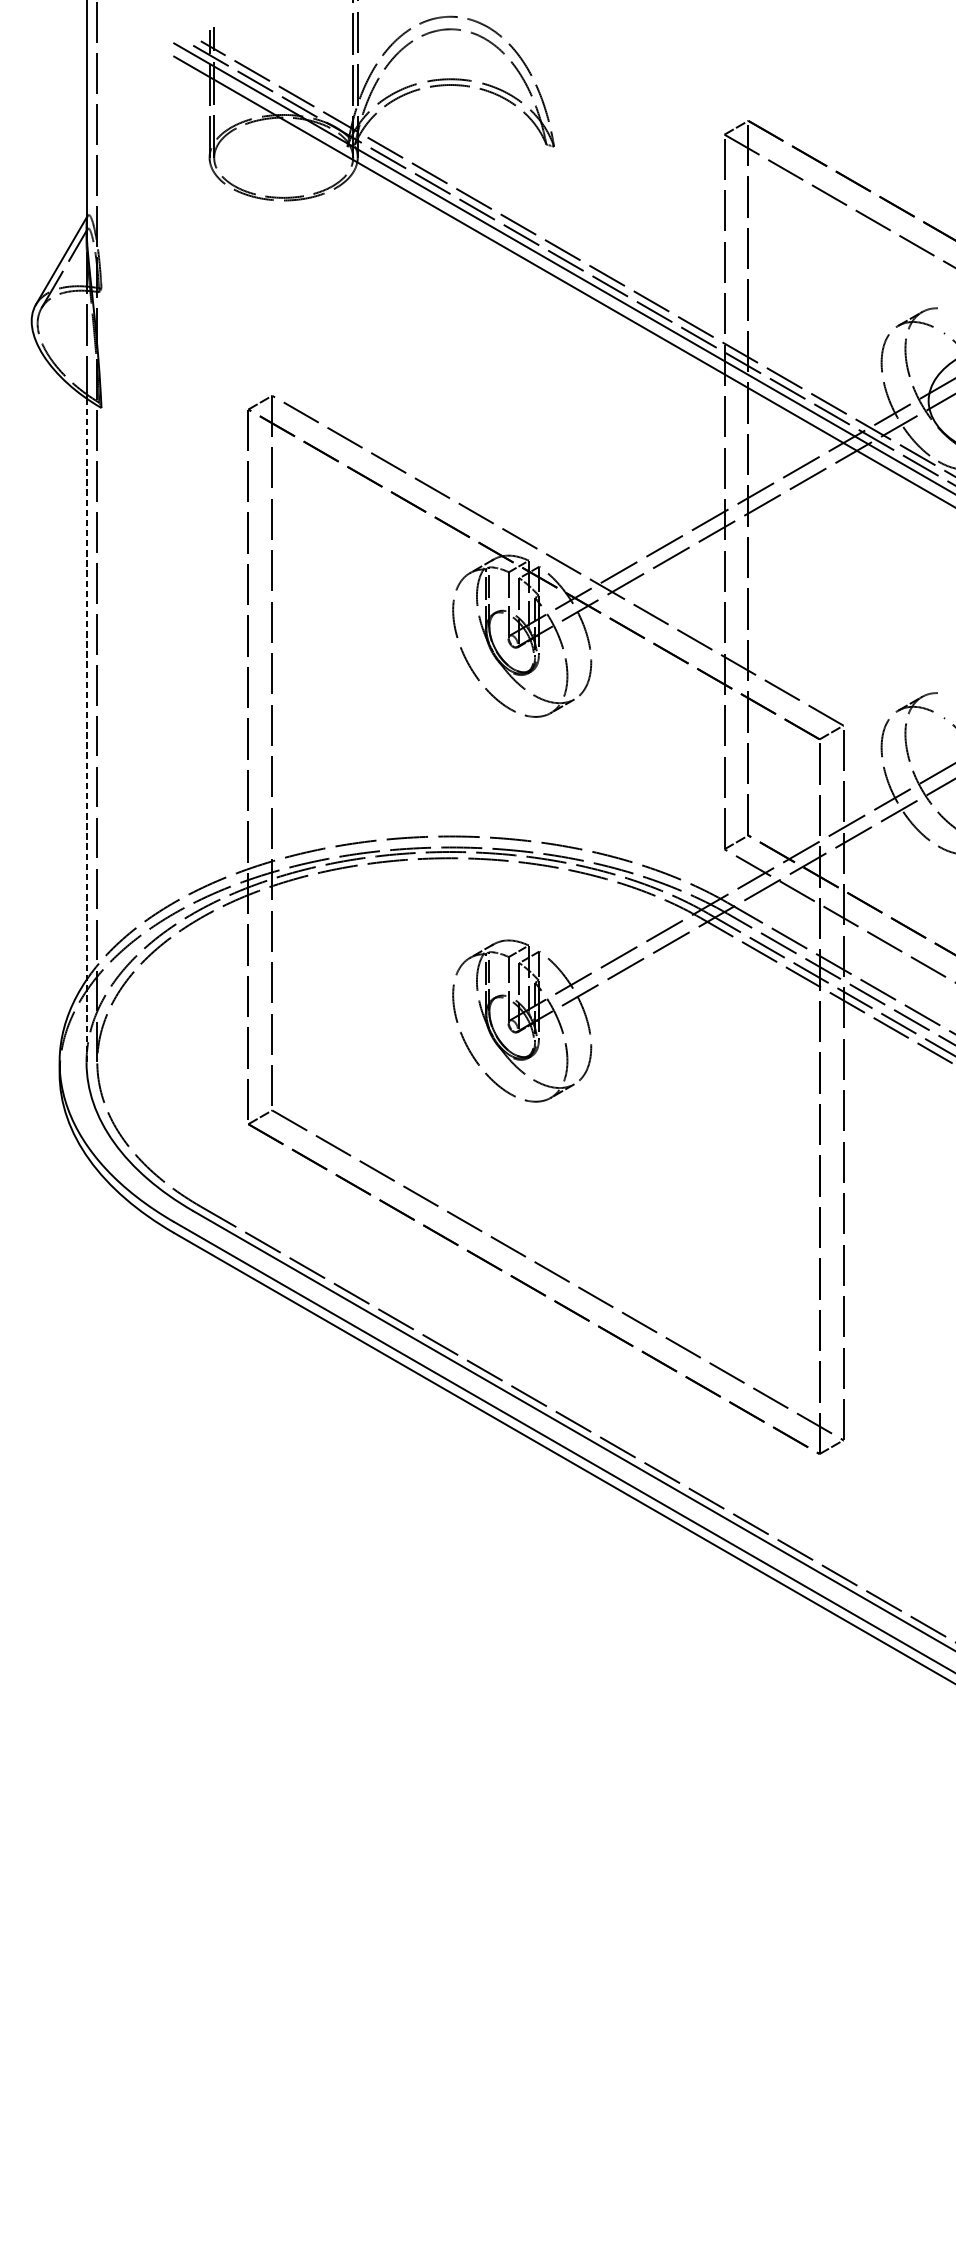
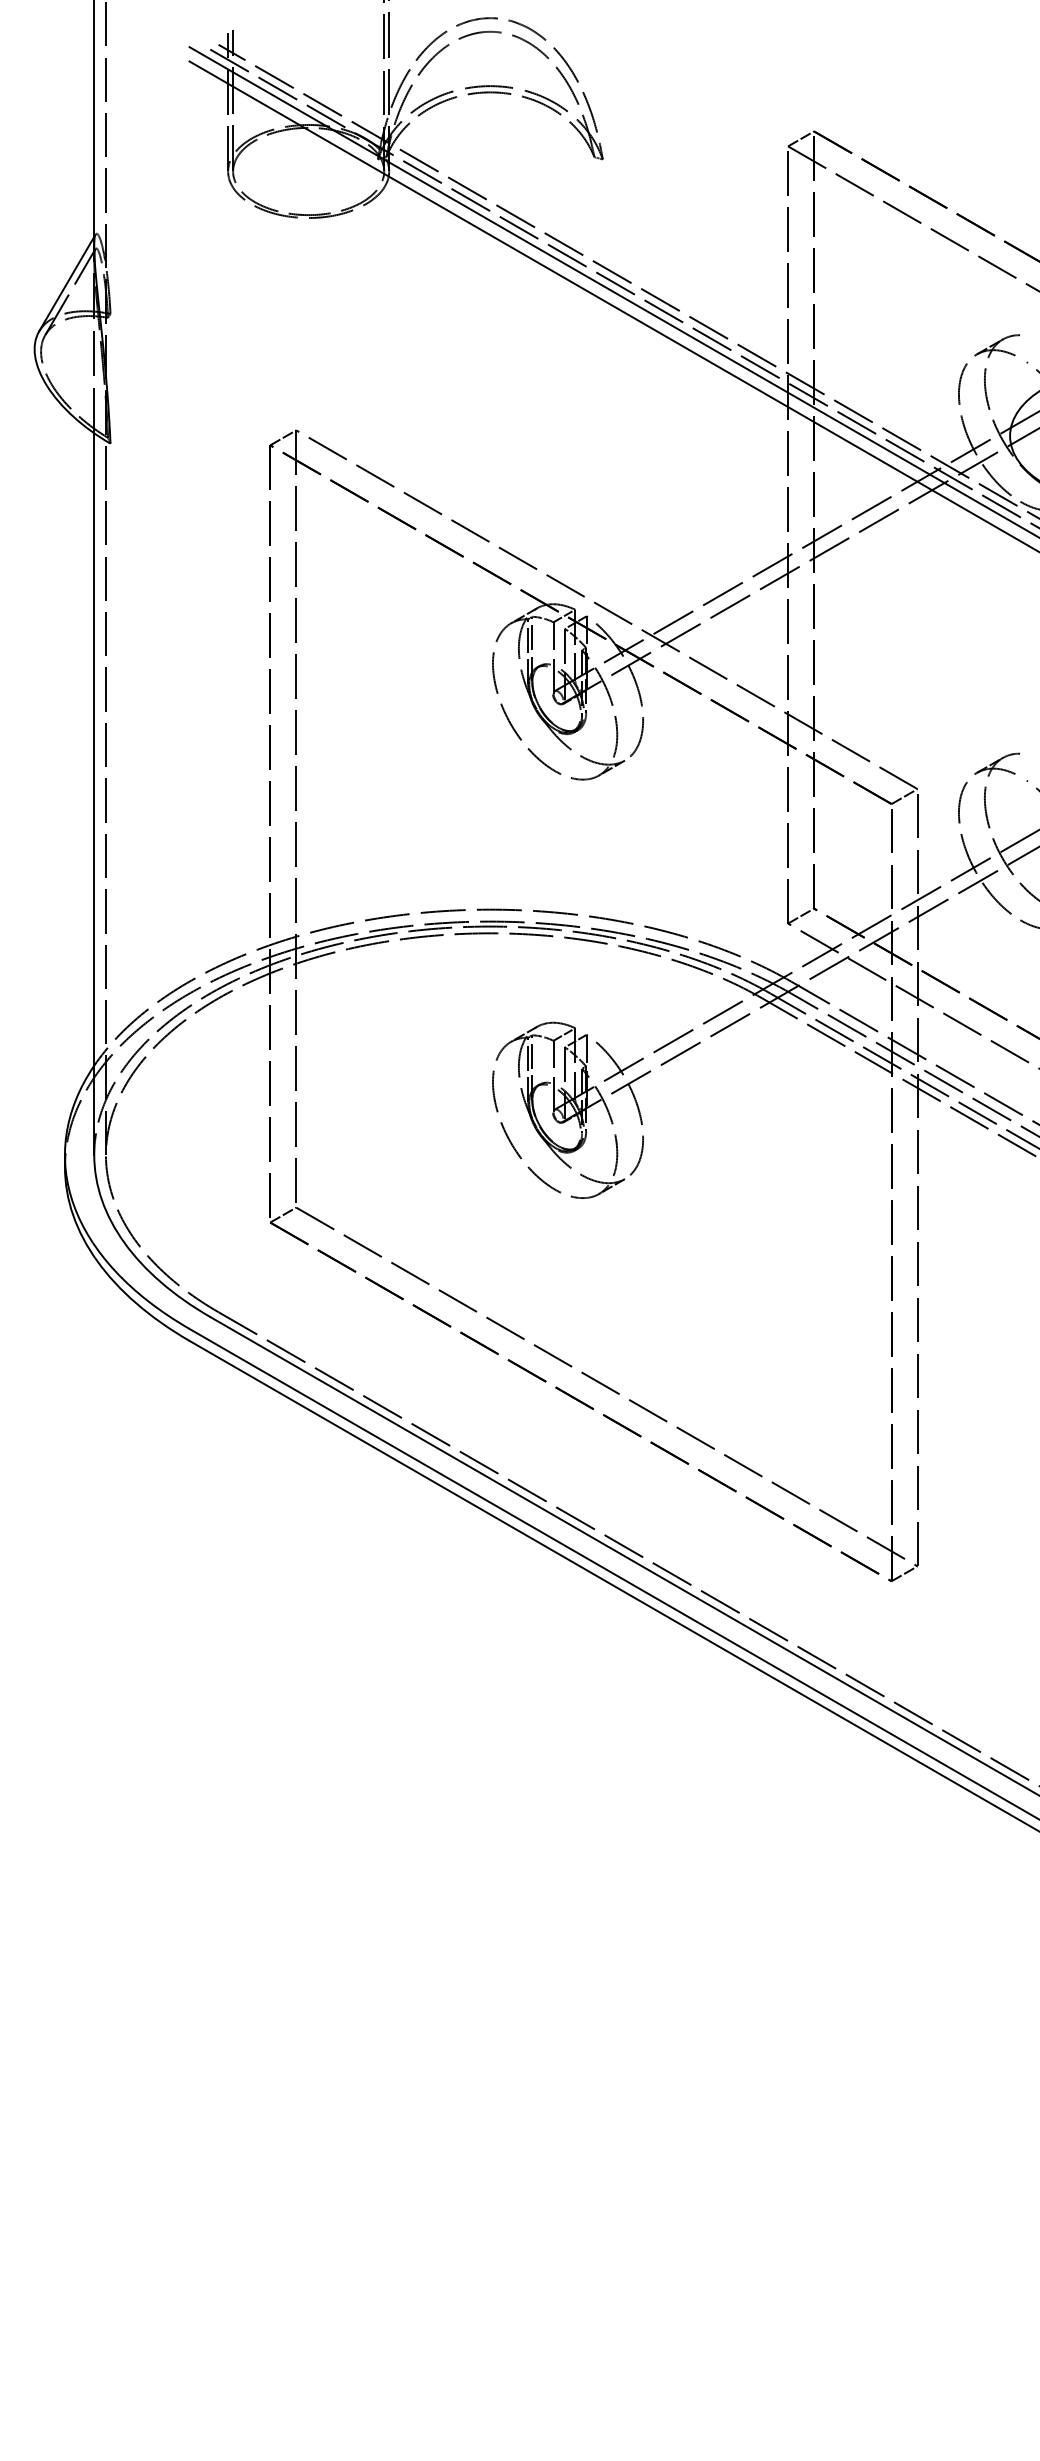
line: (86, 730) -> (94, 794), dashed -> solid

